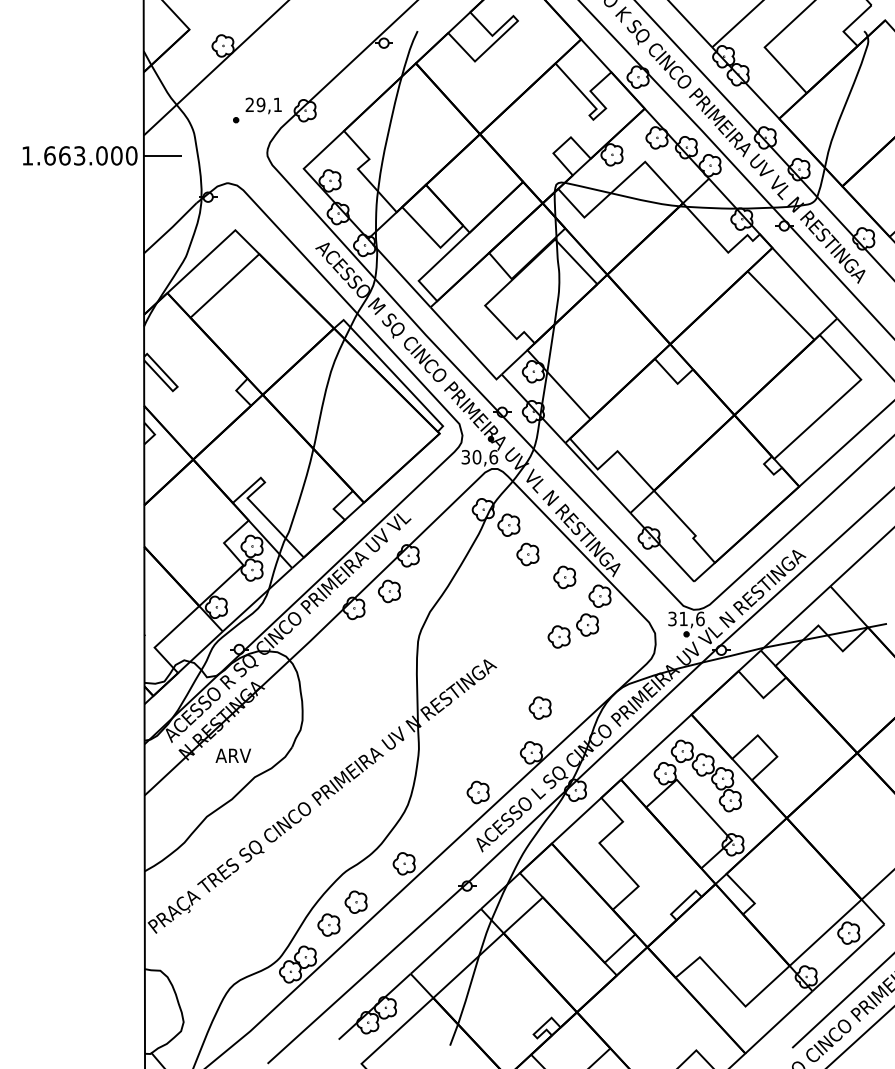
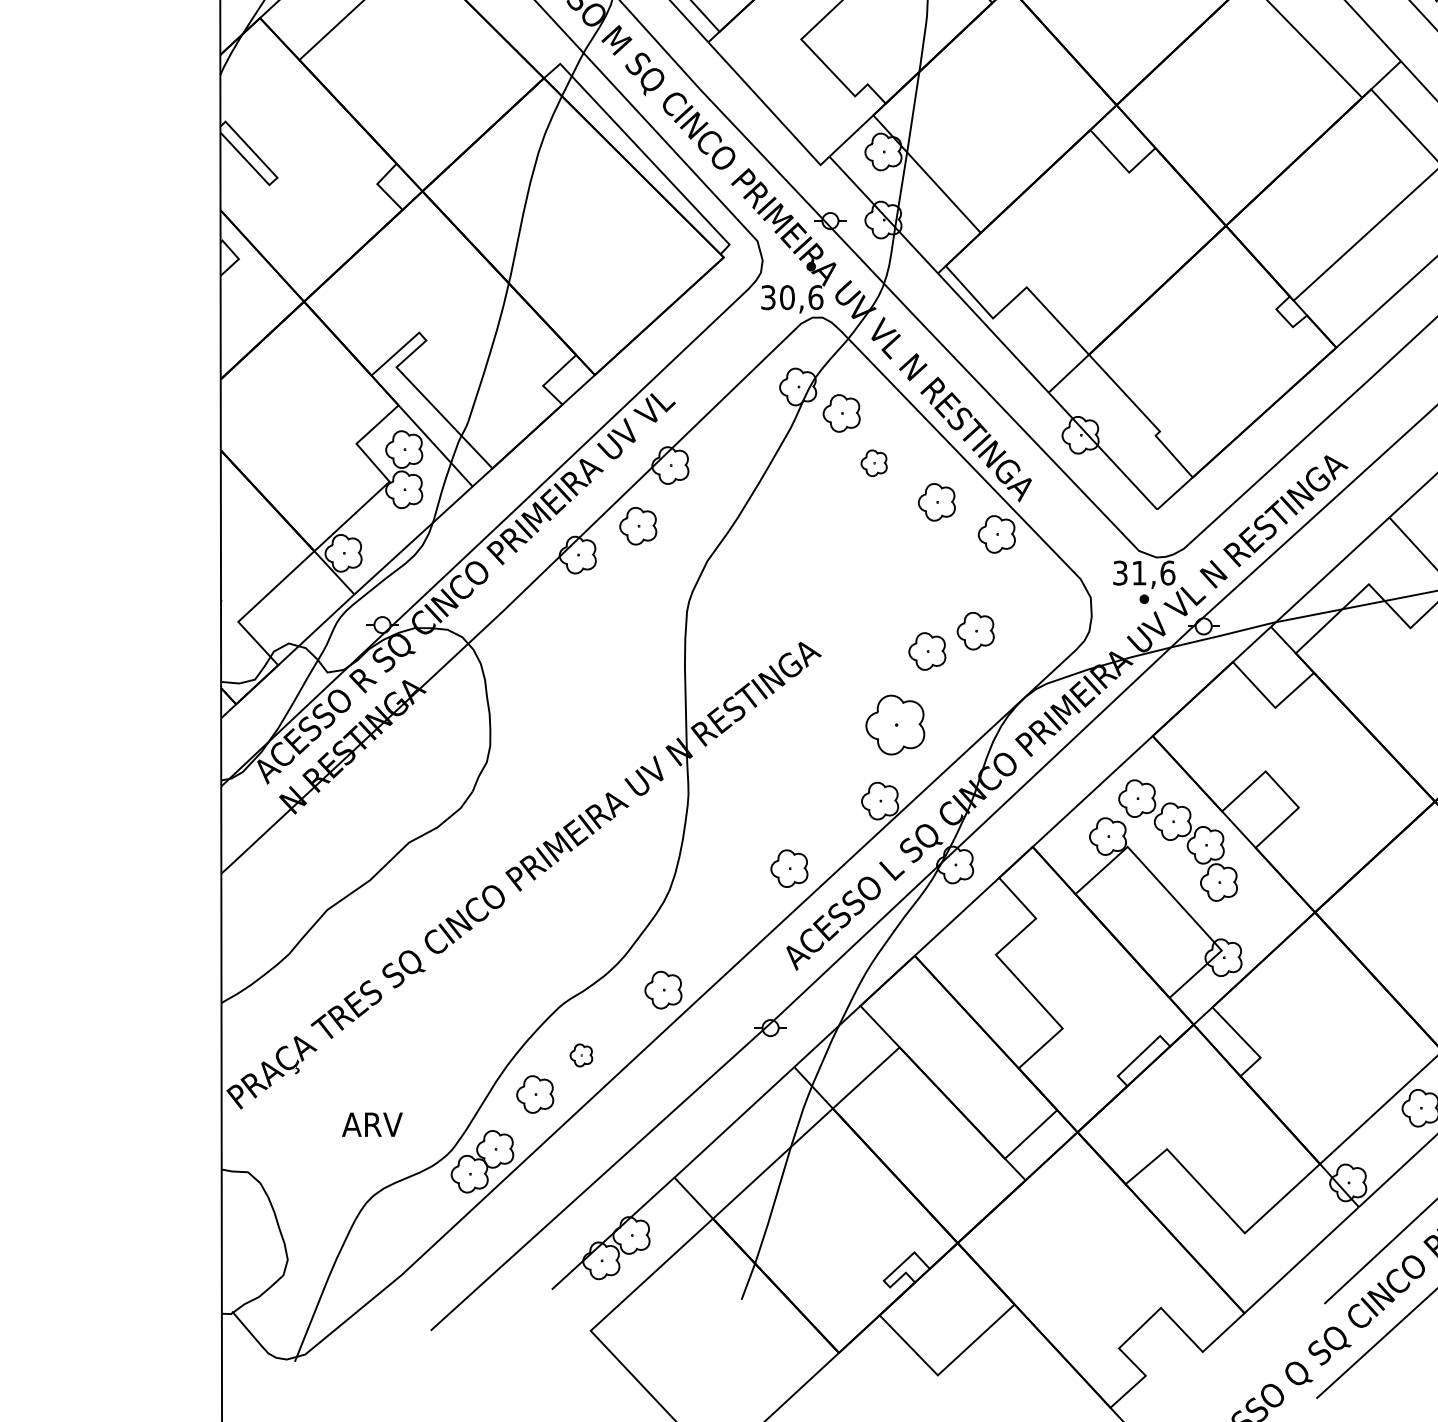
part: (527, 554) -> (873, 463), size x0.7
part: (573, 630) -> (951, 640), moved
part: (539, 707) -> (893, 723), size x1.6
text: (232, 755) -> (370, 1124), moved
part: (355, 901) -> (580, 1054), size x0.6

